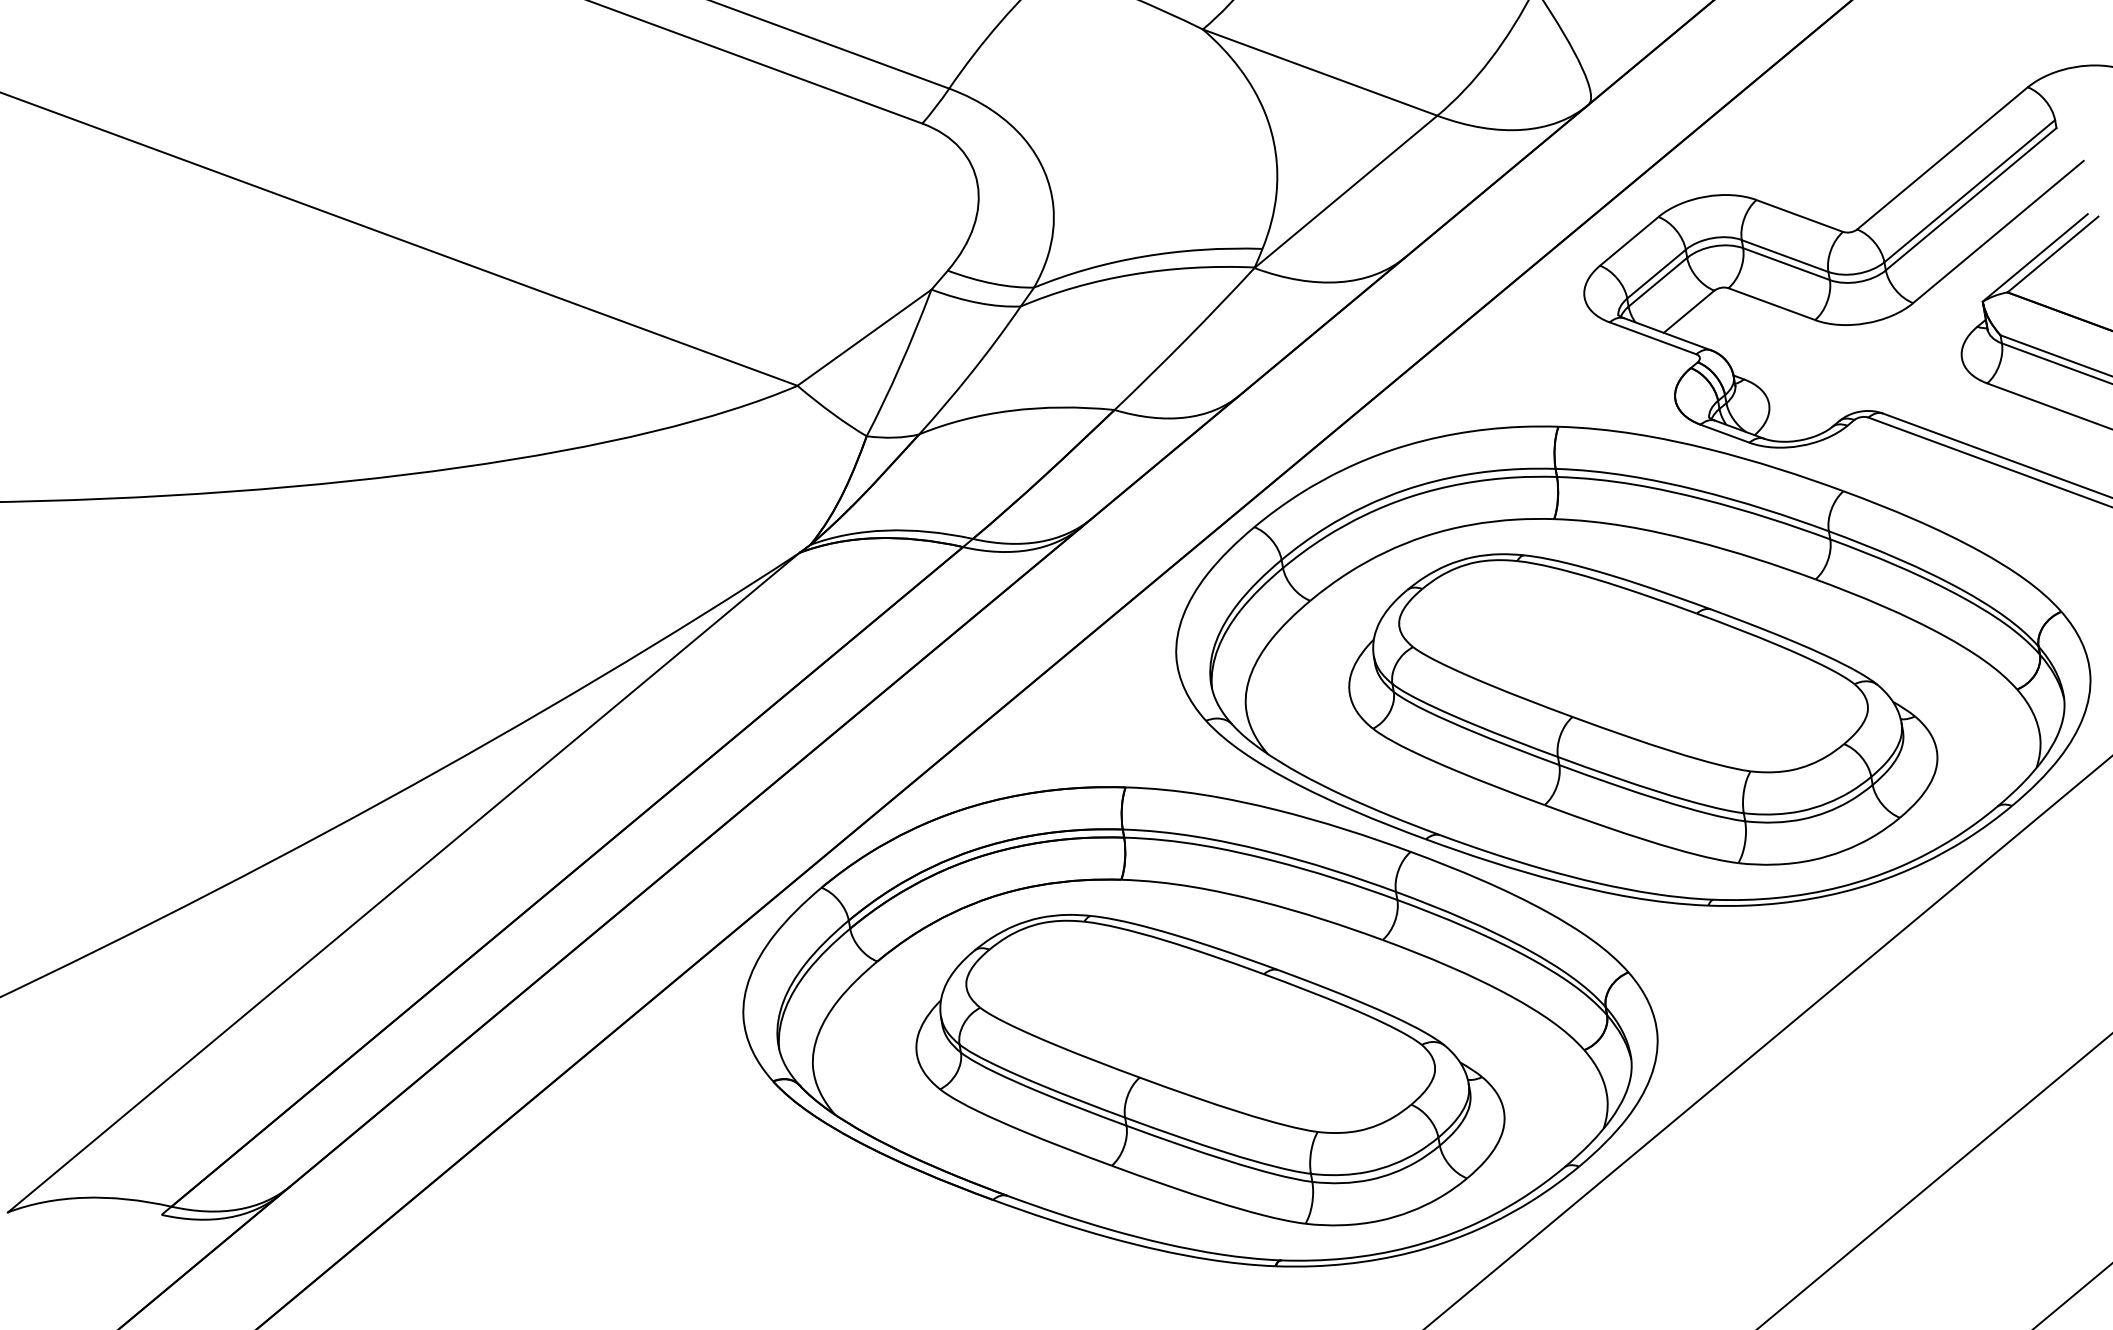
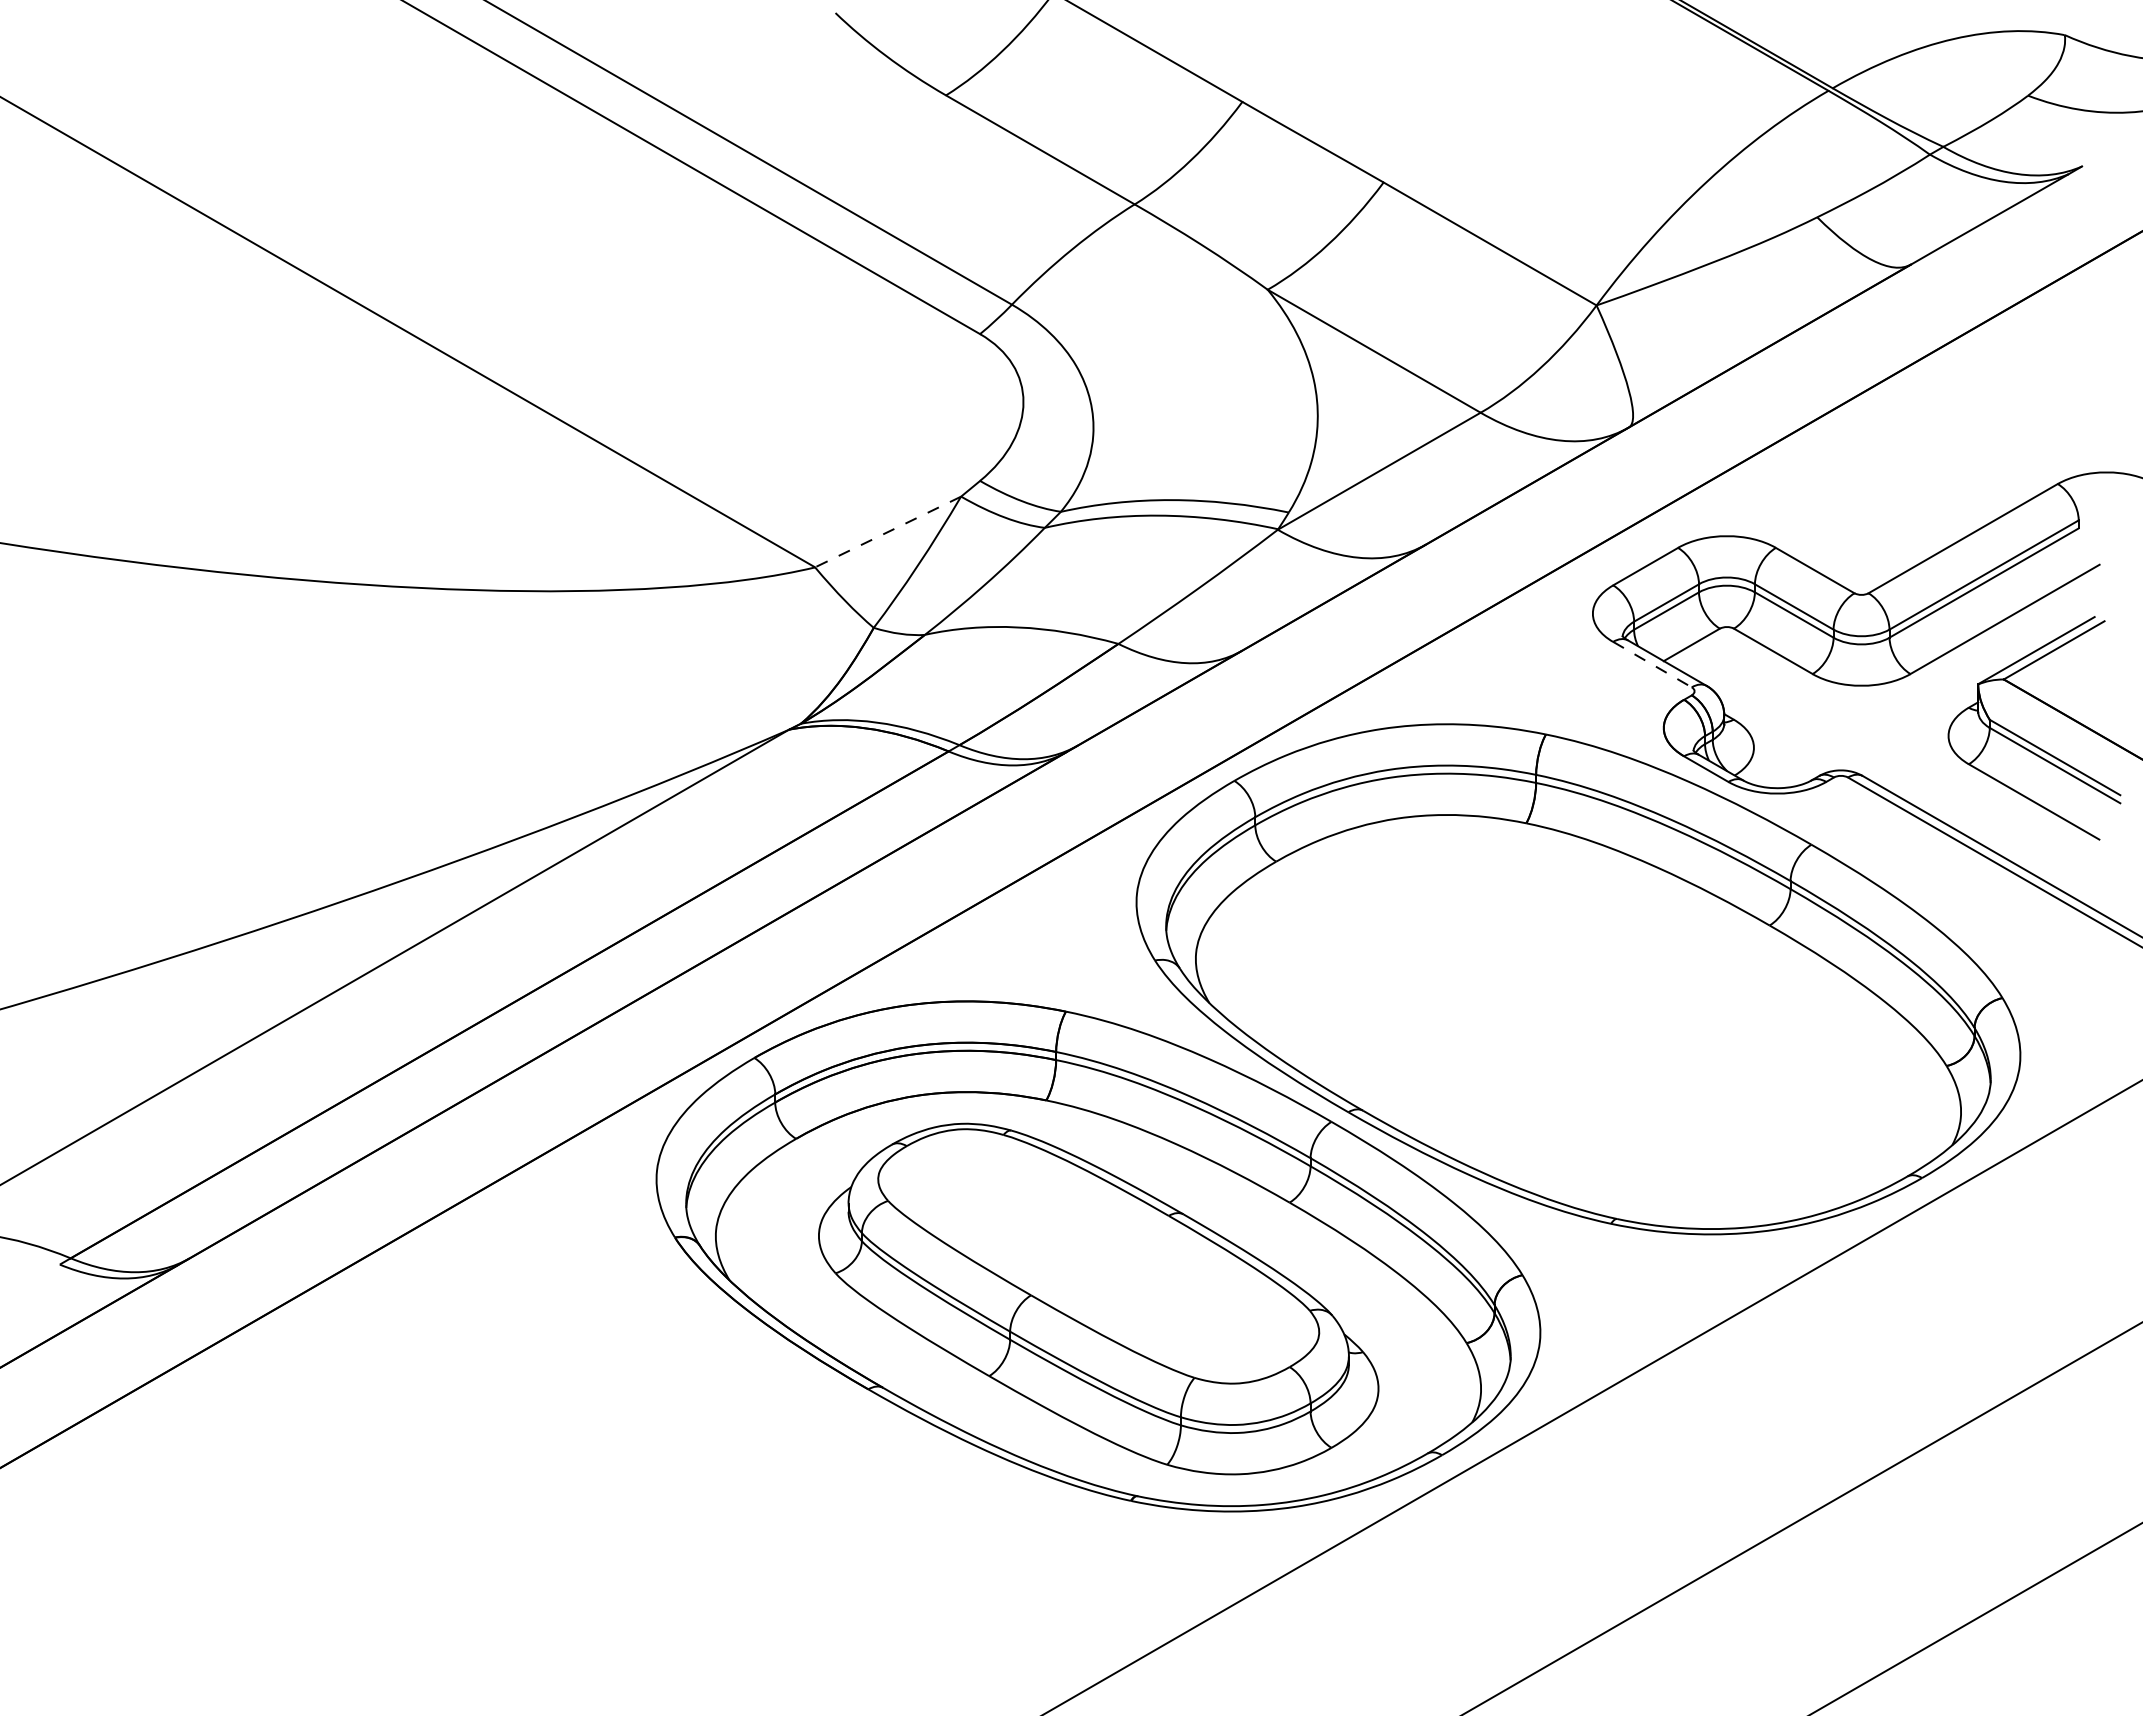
line: (863, 338) -> (887, 532), solid -> dashed
line: (1653, 338) -> (1652, 664), solid -> dashed
part: (1640, 708) -> (1578, 1021), removed

